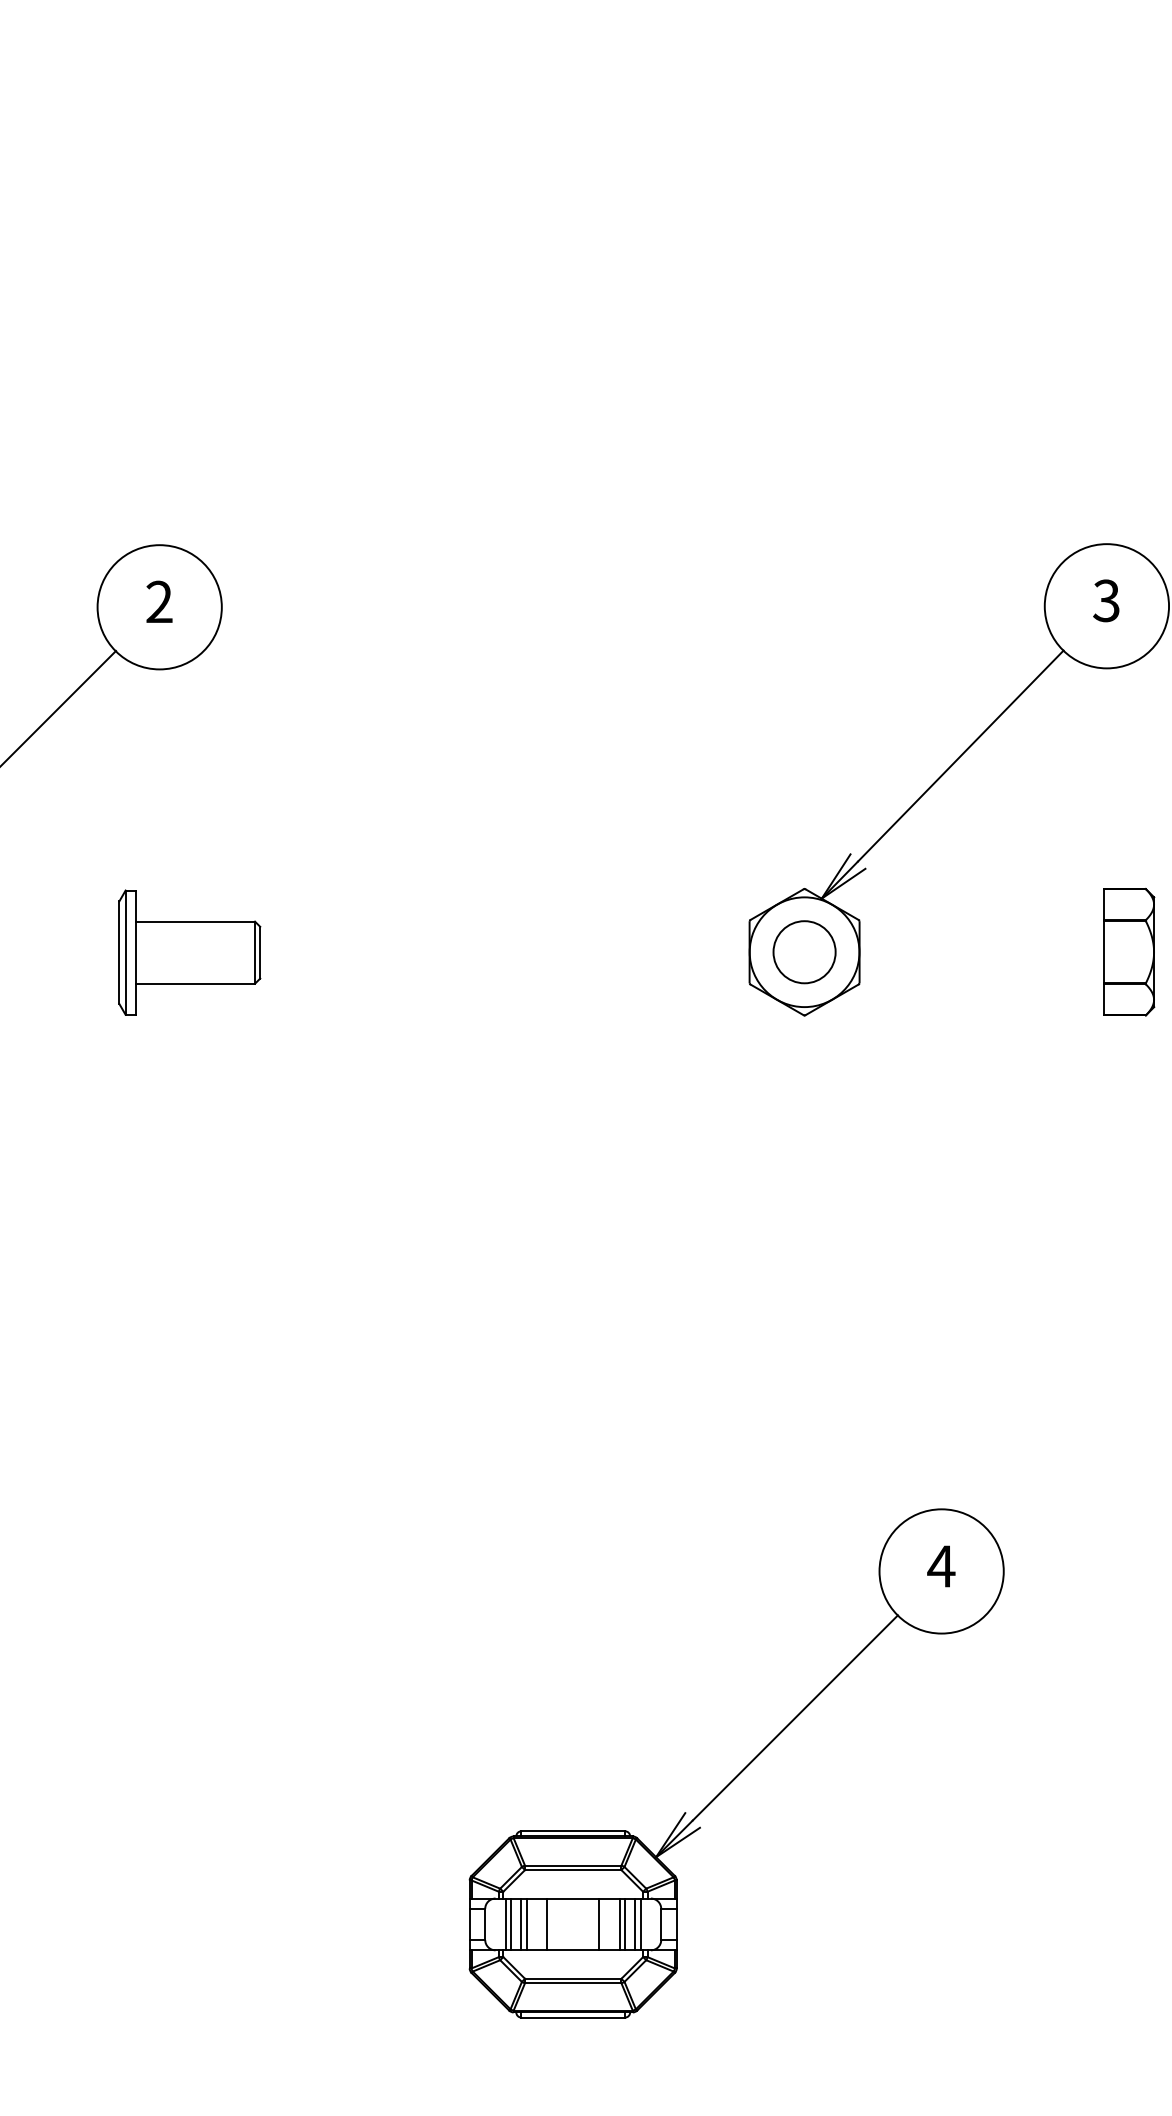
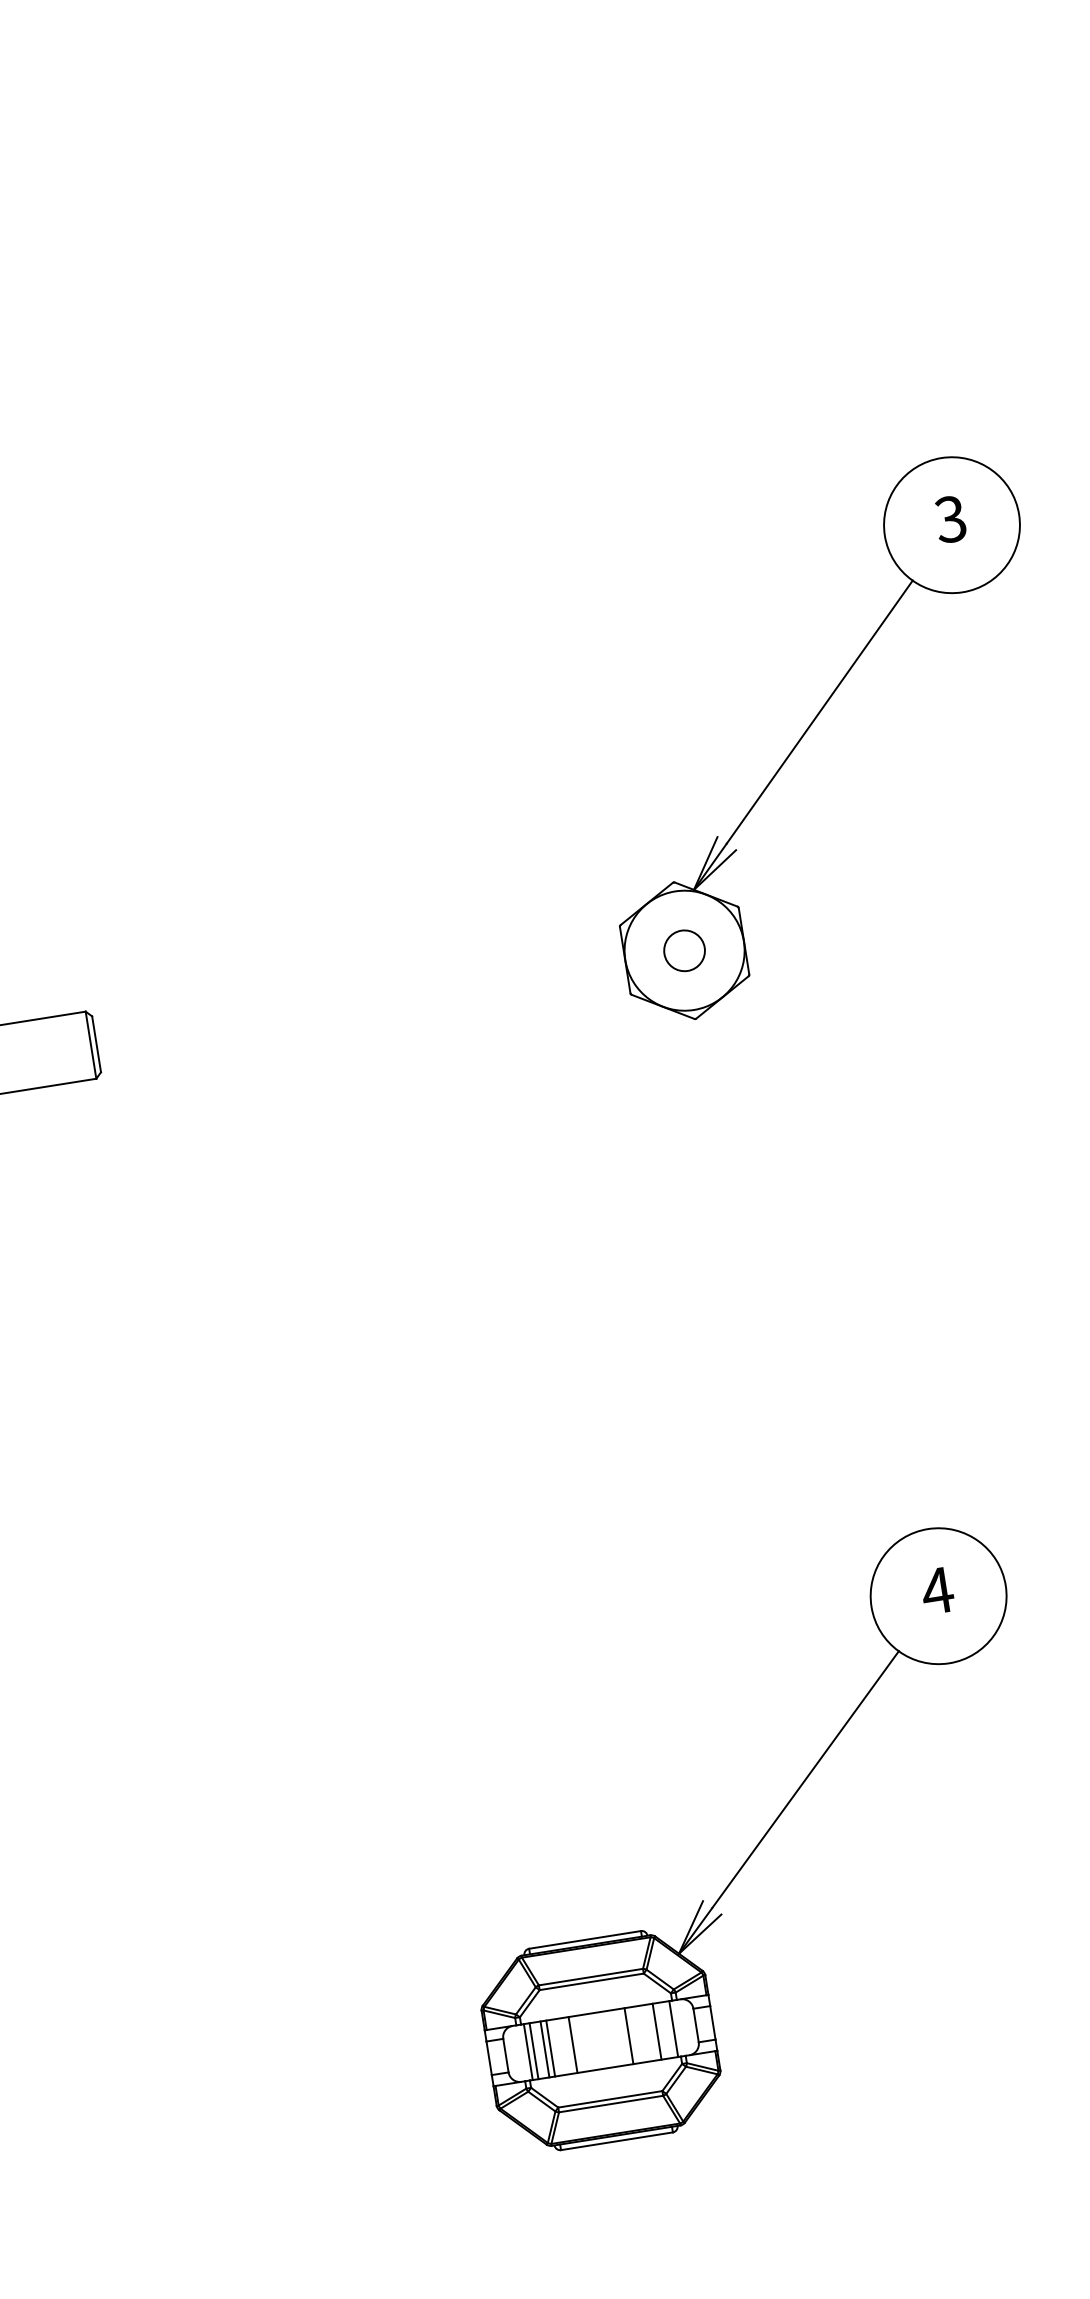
circle: (804, 952) -> (684, 951), size x0.6
part: (1129, 952) -> (1035, 895), removed
line: (619, 1924) -> (651, 2032), removed
line: (635, 1924) -> (668, 2030), removed

